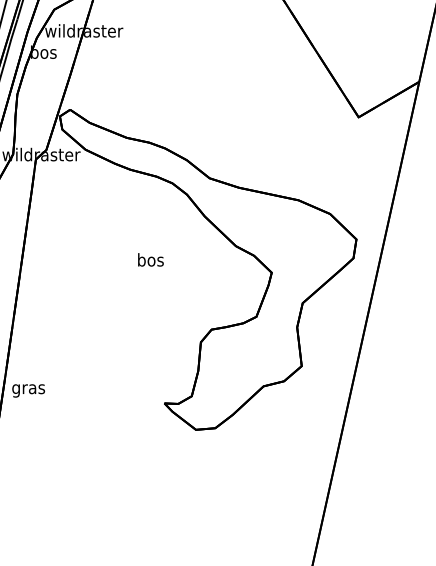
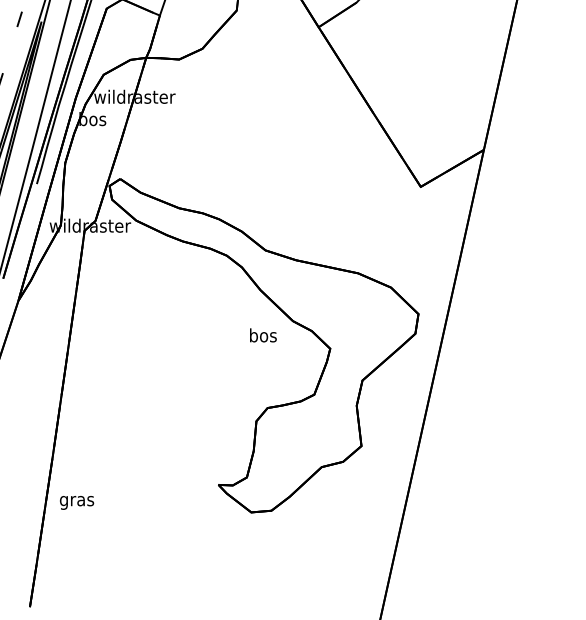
text: (151, 259) -> (263, 335), moved
text: (29, 390) -> (77, 502), moved

